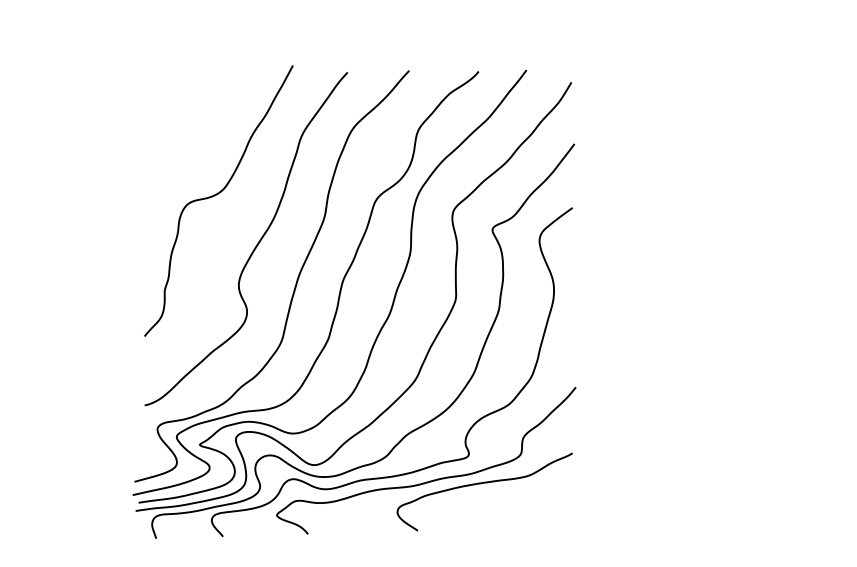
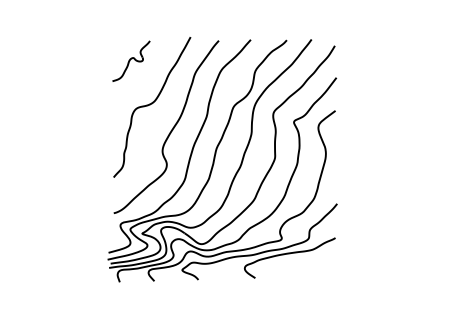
part: (178, 110) -> (131, 60), added

